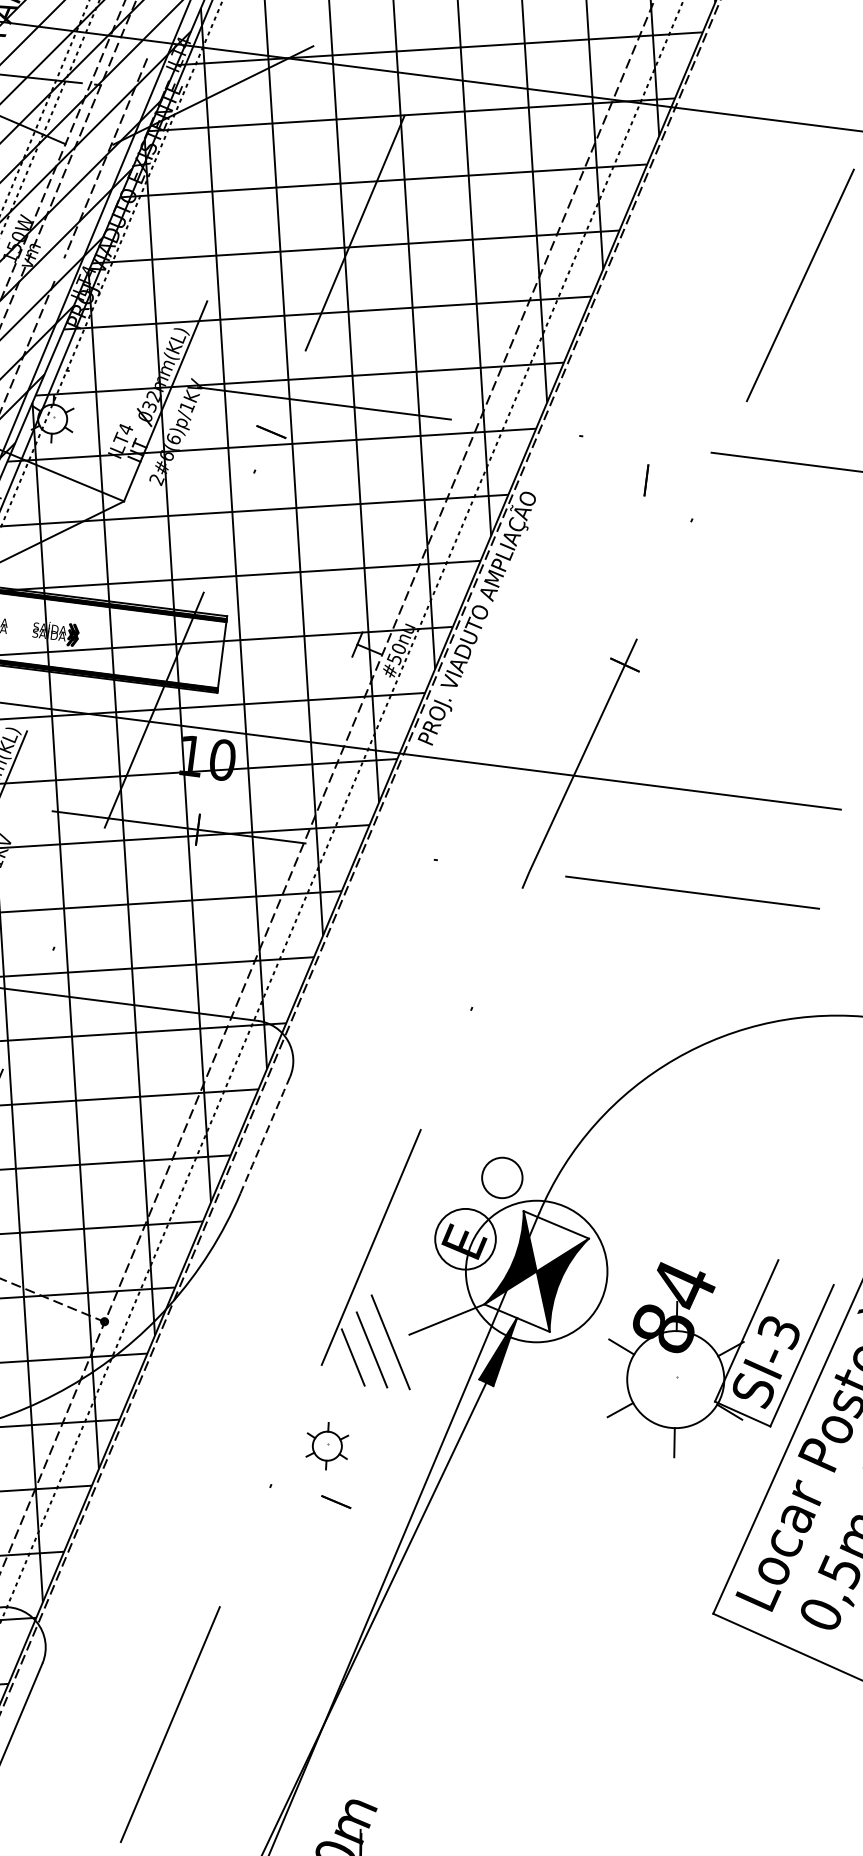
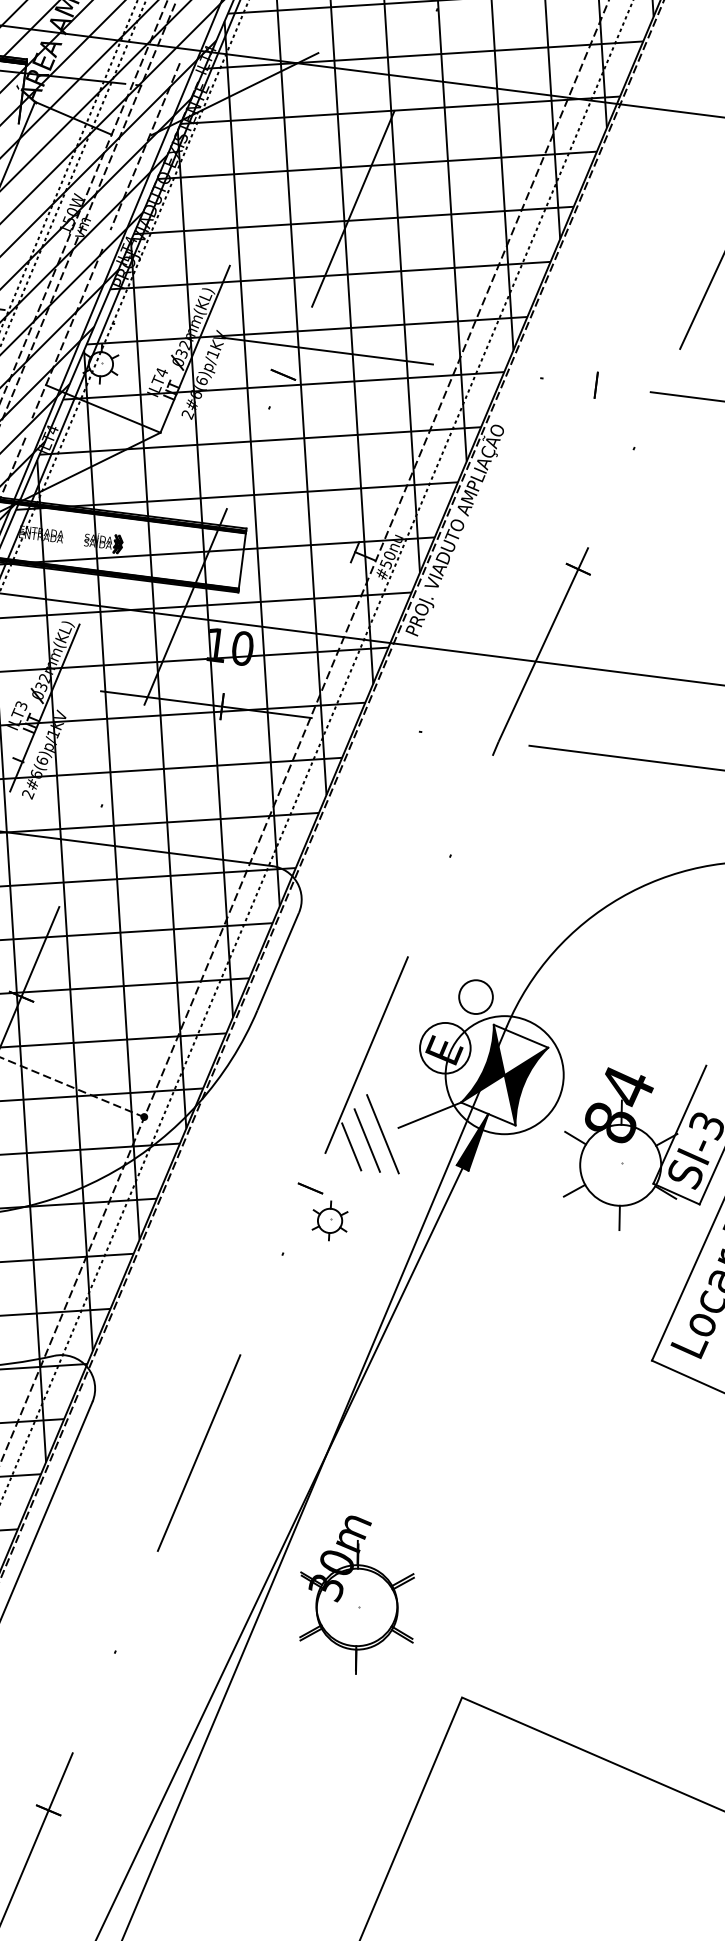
line: (645, 479) -> (595, 384), moved
arc: (265, 1135) -> (278, 961), dashed -> solid
line: (336, 1502) -> (310, 1188), moved

